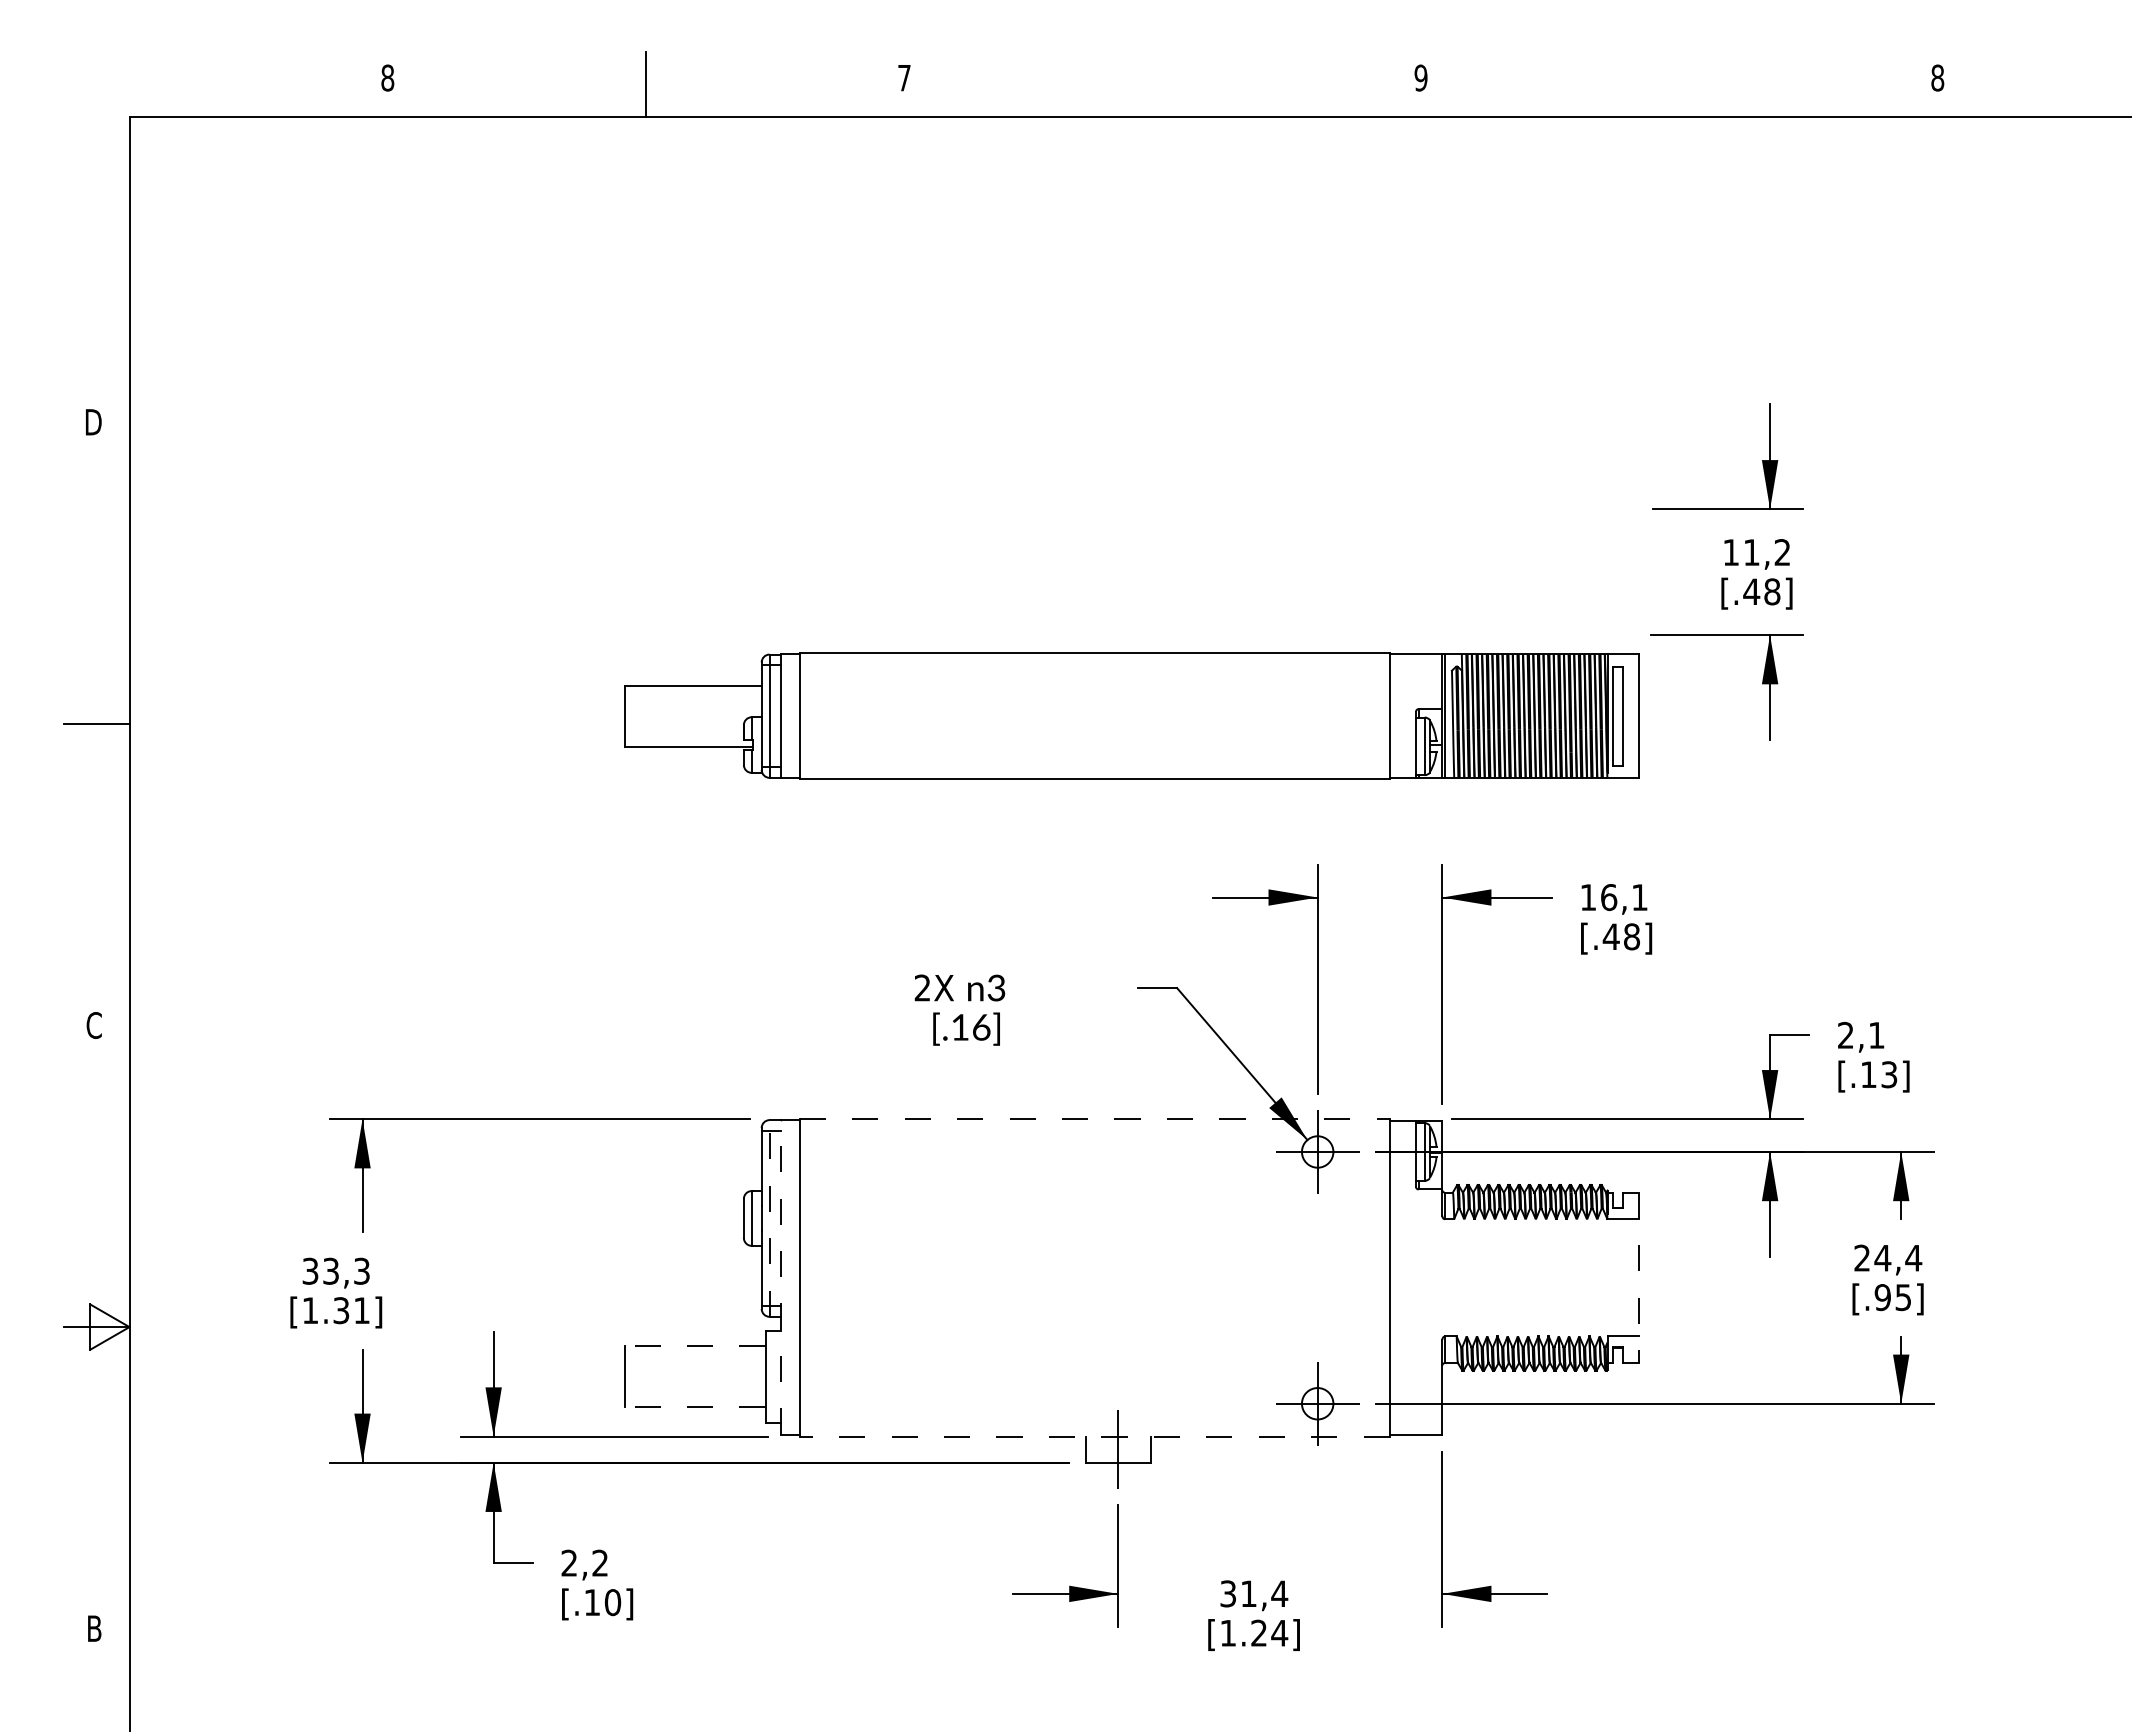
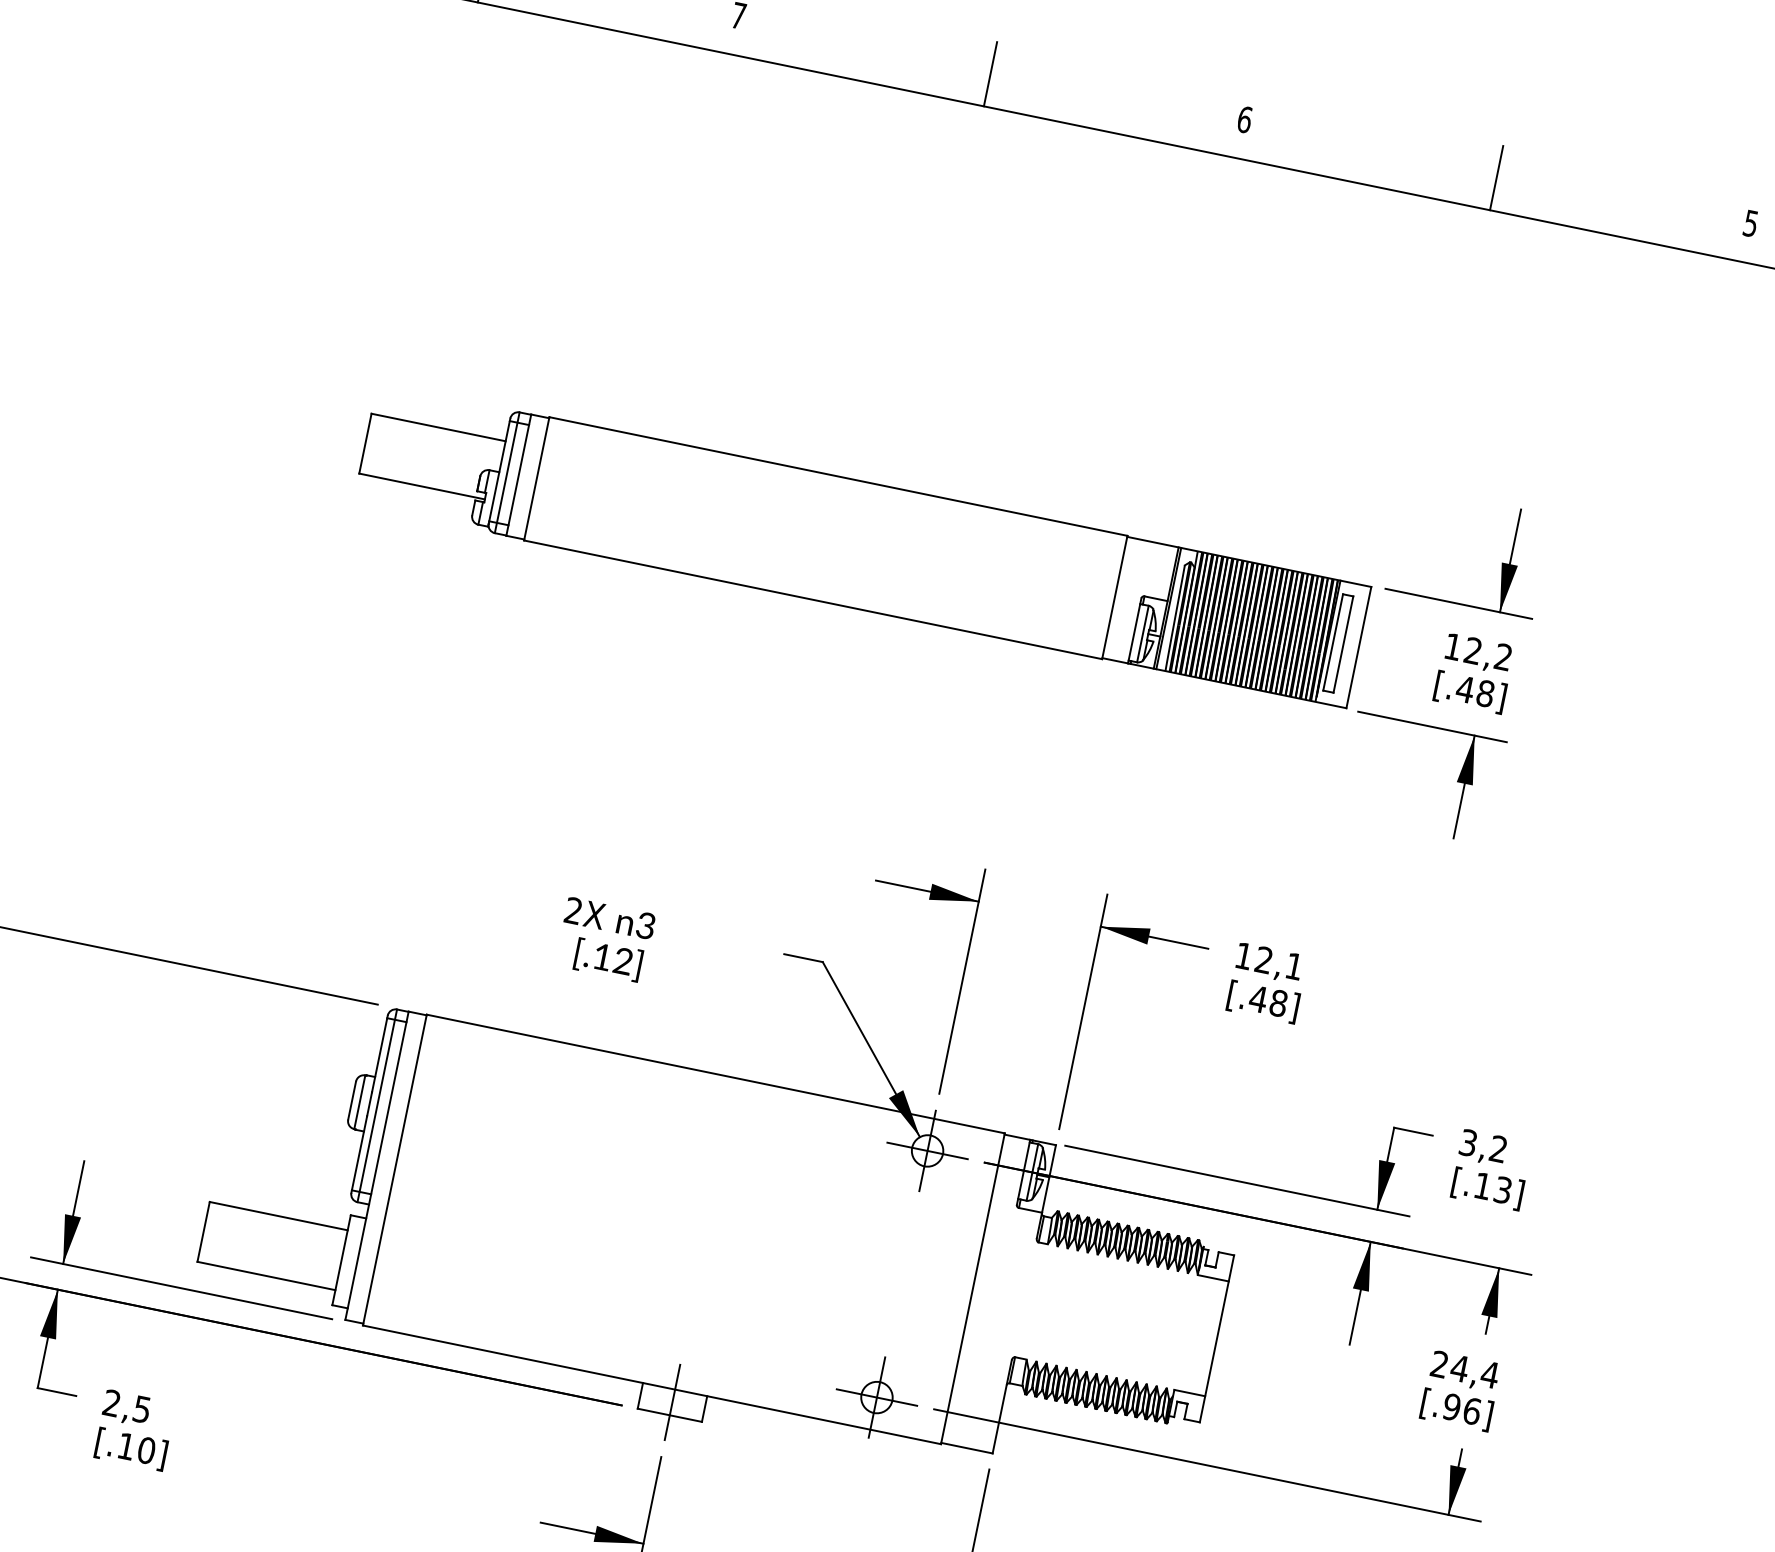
text: (1420, 77) -> (1244, 119), 9 -> 6
text: (1937, 77) -> (1750, 223), 8 -> 5
line: (1162, 84) -> (990, 74), added
line: (1679, 84) -> (1496, 178), added
text: (1751, 552) -> (1473, 650), 11,2 -> 12,2
part: (1131, 715) -> (861, 544), moved
text: (1609, 897) -> (1264, 960), 16,1 -> 12,1
text: (981, 1027) -> (623, 961), [.16] -> [.12]
text: (1861, 1034) -> (1483, 1145), 2,1 -> 3,2
line: (1095, 1119) -> (716, 1074), dashed -> solid
line: (769, 1217) -> (377, 1104), dashed -> solid
line: (781, 1276) -> (377, 1165), dashed -> solid
line: (1638, 1278) -> (1216, 1339), dashed -> solid
text: (1903, 1297) -> (1472, 1411), [.95] -> [.96]
line: (694, 1346) -> (278, 1216), dashed -> solid
line: (694, 1407) -> (265, 1275), dashed -> solid
line: (1094, 1436) -> (651, 1384), dashed -> solid
text: (599, 1562) -> (141, 1408), 2,2 -> 2,5

